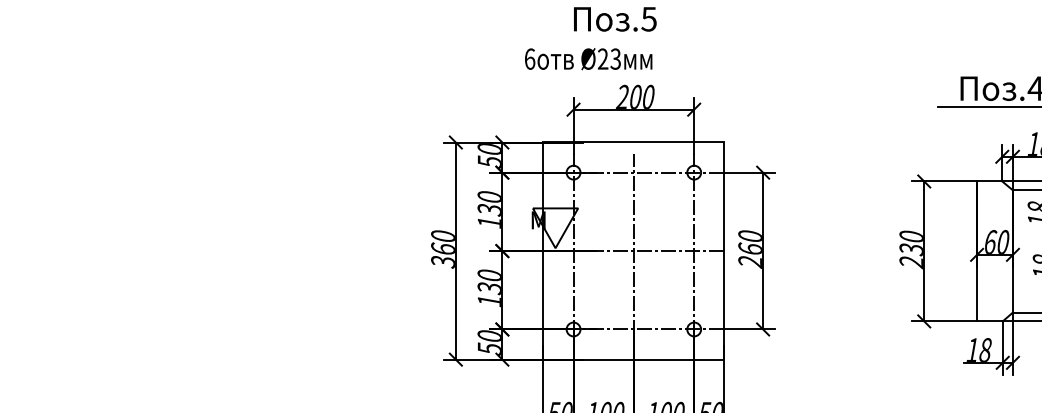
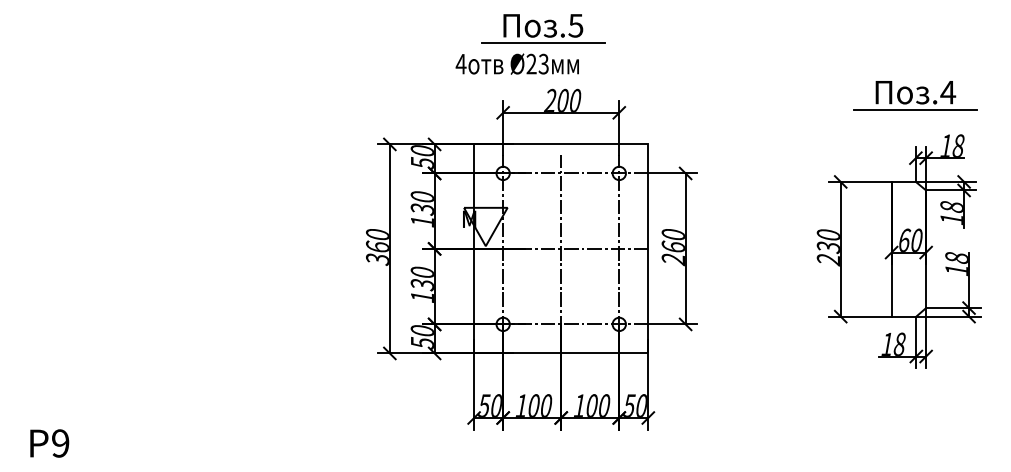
line: (615, 37) -> (543, 43), added
text: (529, 58) -> (460, 63), 6 -> 4

